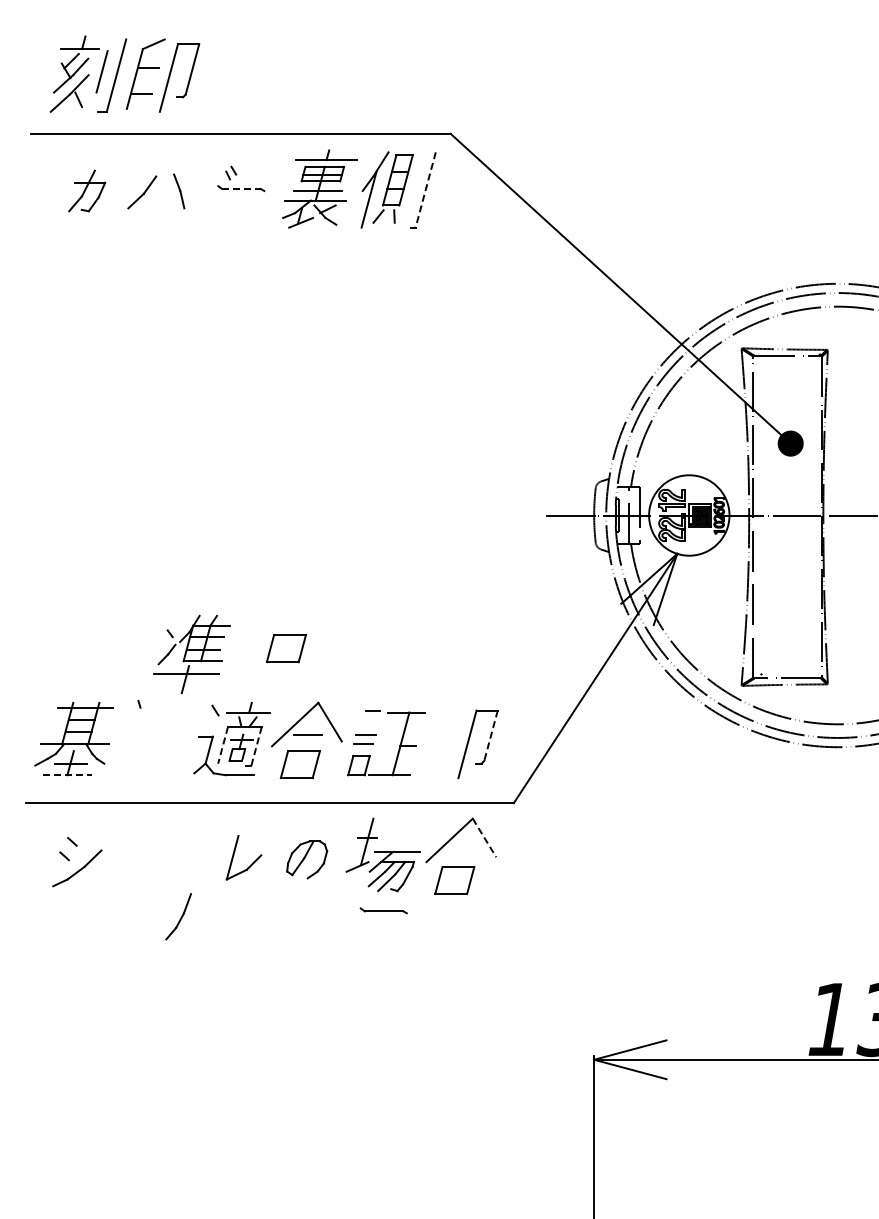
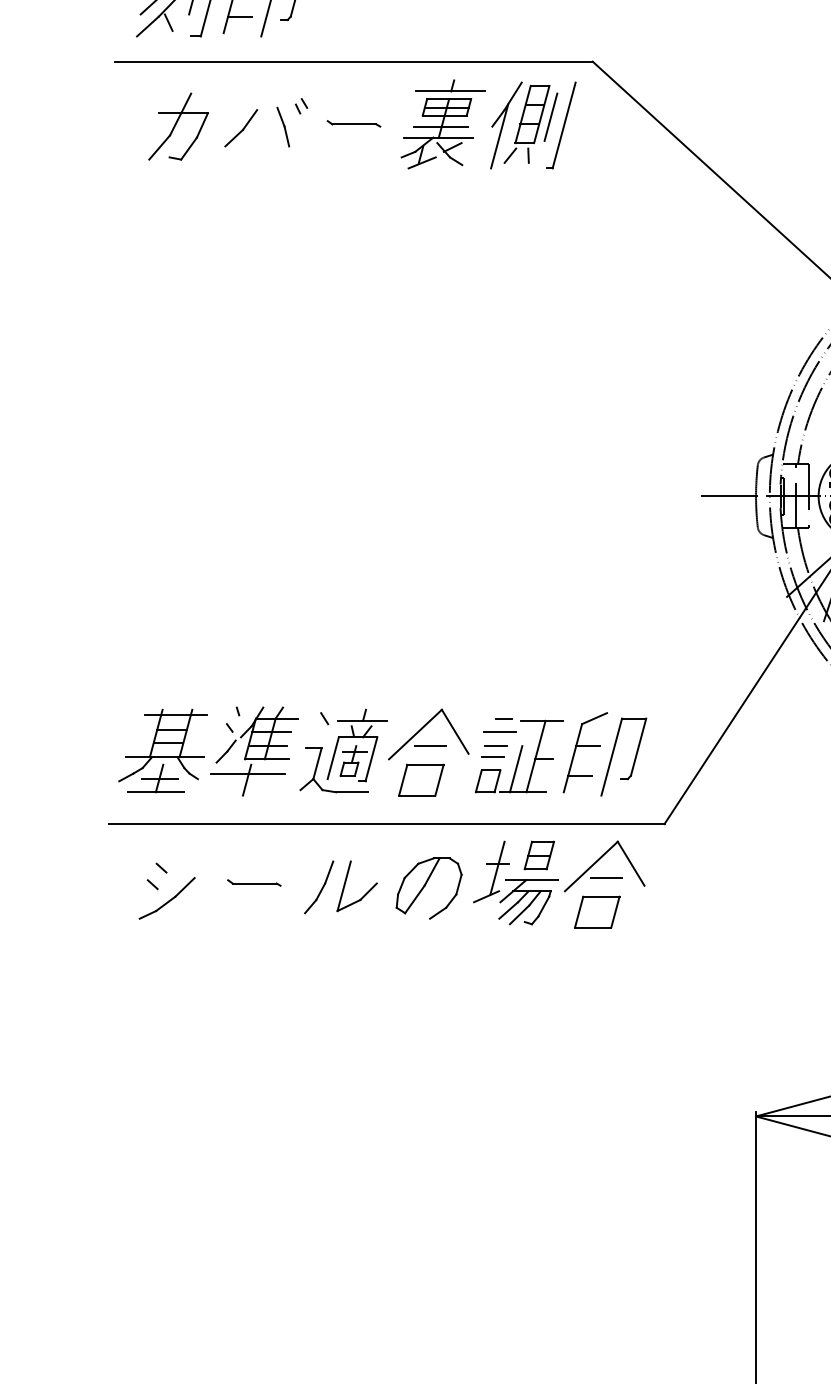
part: (231, 172) -> (301, 105), moved
line: (413, 182) -> (550, 116), added
line: (242, 189) -> (355, 124), dashed -> solid
part: (86, 190) -> (177, 126), size x1.43
line: (425, 190) -> (563, 126), dashed -> solid
part: (285, 648) -> (404, 647), removed
part: (191, 654) -> (254, 751), moved
line: (369, 722) -> (500, 732), added
line: (491, 735) -> (639, 746), dashed -> solid
part: (444, 740) -> (585, 752), added
line: (223, 745) -> (333, 758), dashed -> solid
line: (256, 746) -> (371, 759), dashed -> solid
line: (383, 754) -> (516, 768), added
line: (67, 775) -> (156, 792), dashed -> solid
part: (403, 830) -> (538, 855), added
line: (484, 837) -> (631, 863), dashed -> solid
line: (462, 850) -> (606, 878), added
part: (306, 859) -> (428, 888), size x1.43
part: (383, 910) -> (254, 882), moved
part: (178, 916) -> (318, 887), moved

